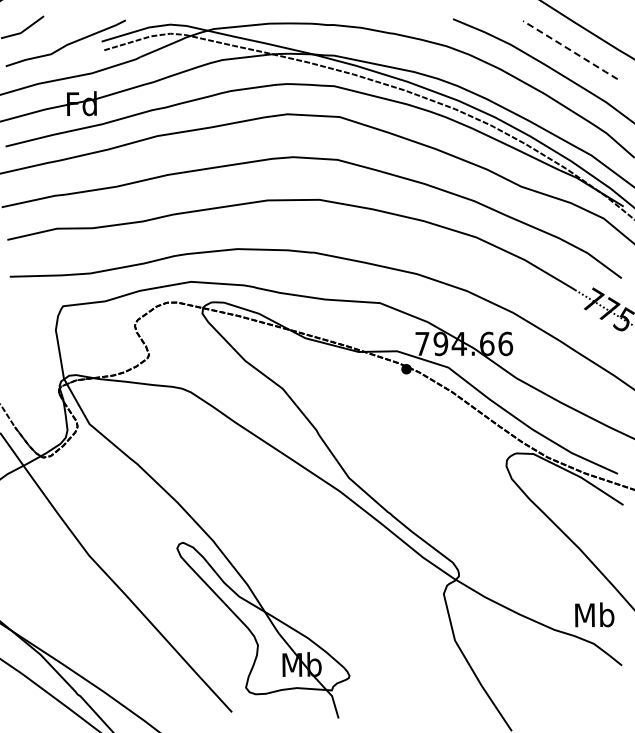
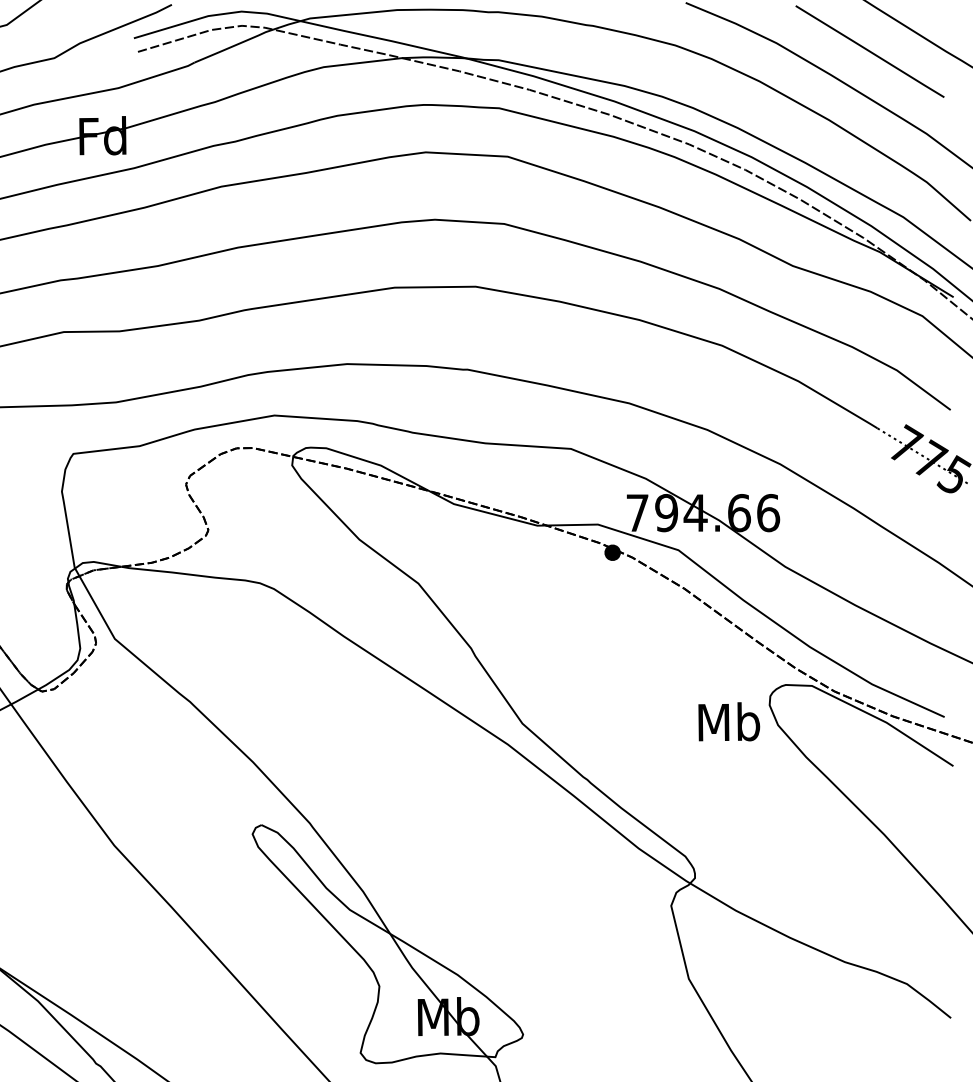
line: (570, 49) -> (870, 50), dashed -> solid
text: (594, 614) -> (728, 721), moved

